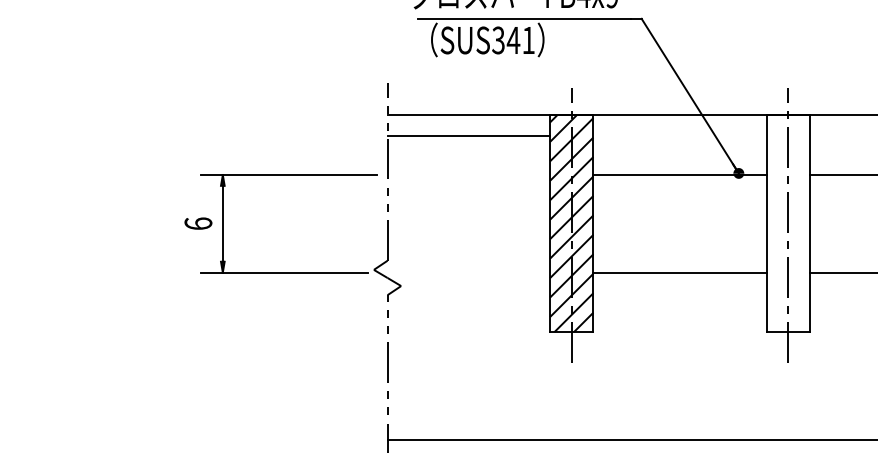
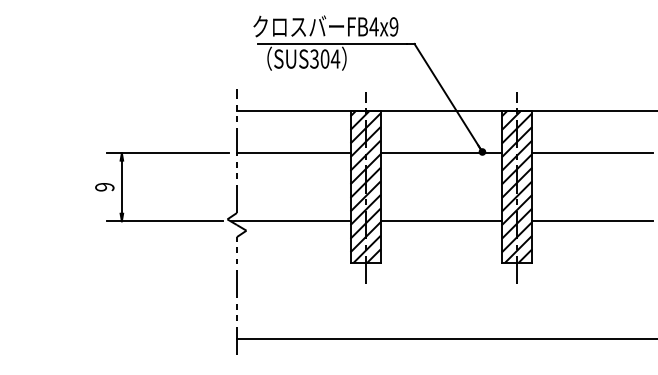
text: (521, 39) -> (330, 58), SUS341 -> SUS304
line: (468, 136) -> (293, 153), moved
text: (197, 222) -> (104, 186), 6 -> 9
hatch: (787, 222) -> (516, 186), added
line: (464, 272) -> (290, 221), added

